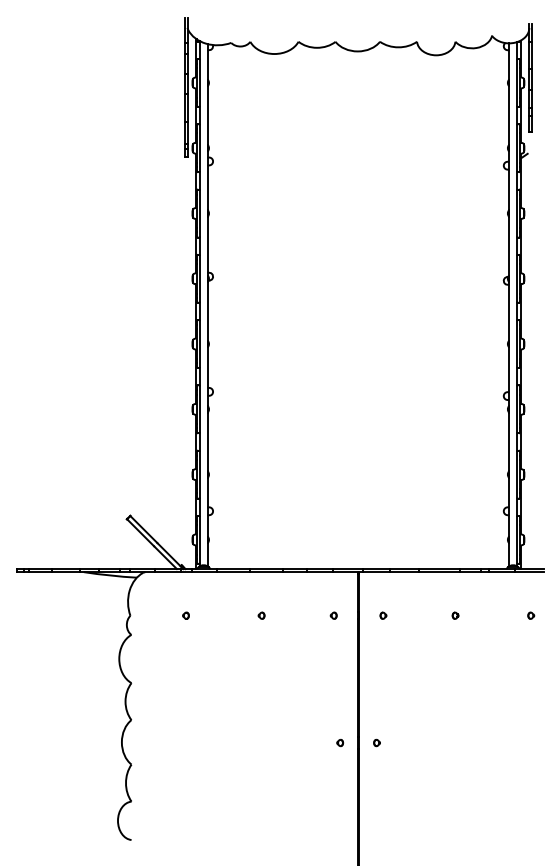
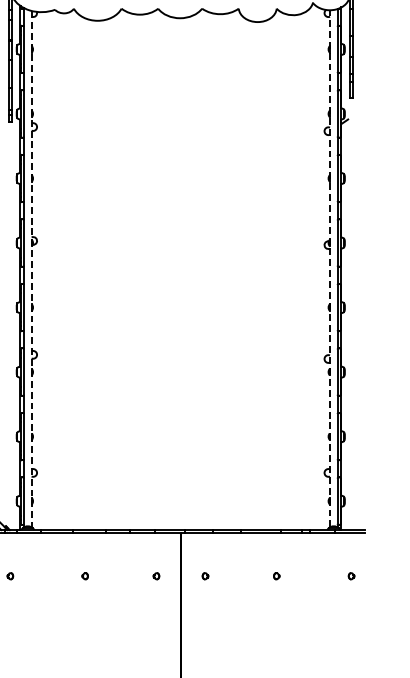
line: (509, 304) -> (330, 268), solid -> dashed
line: (207, 305) -> (31, 269), solid -> dashed

